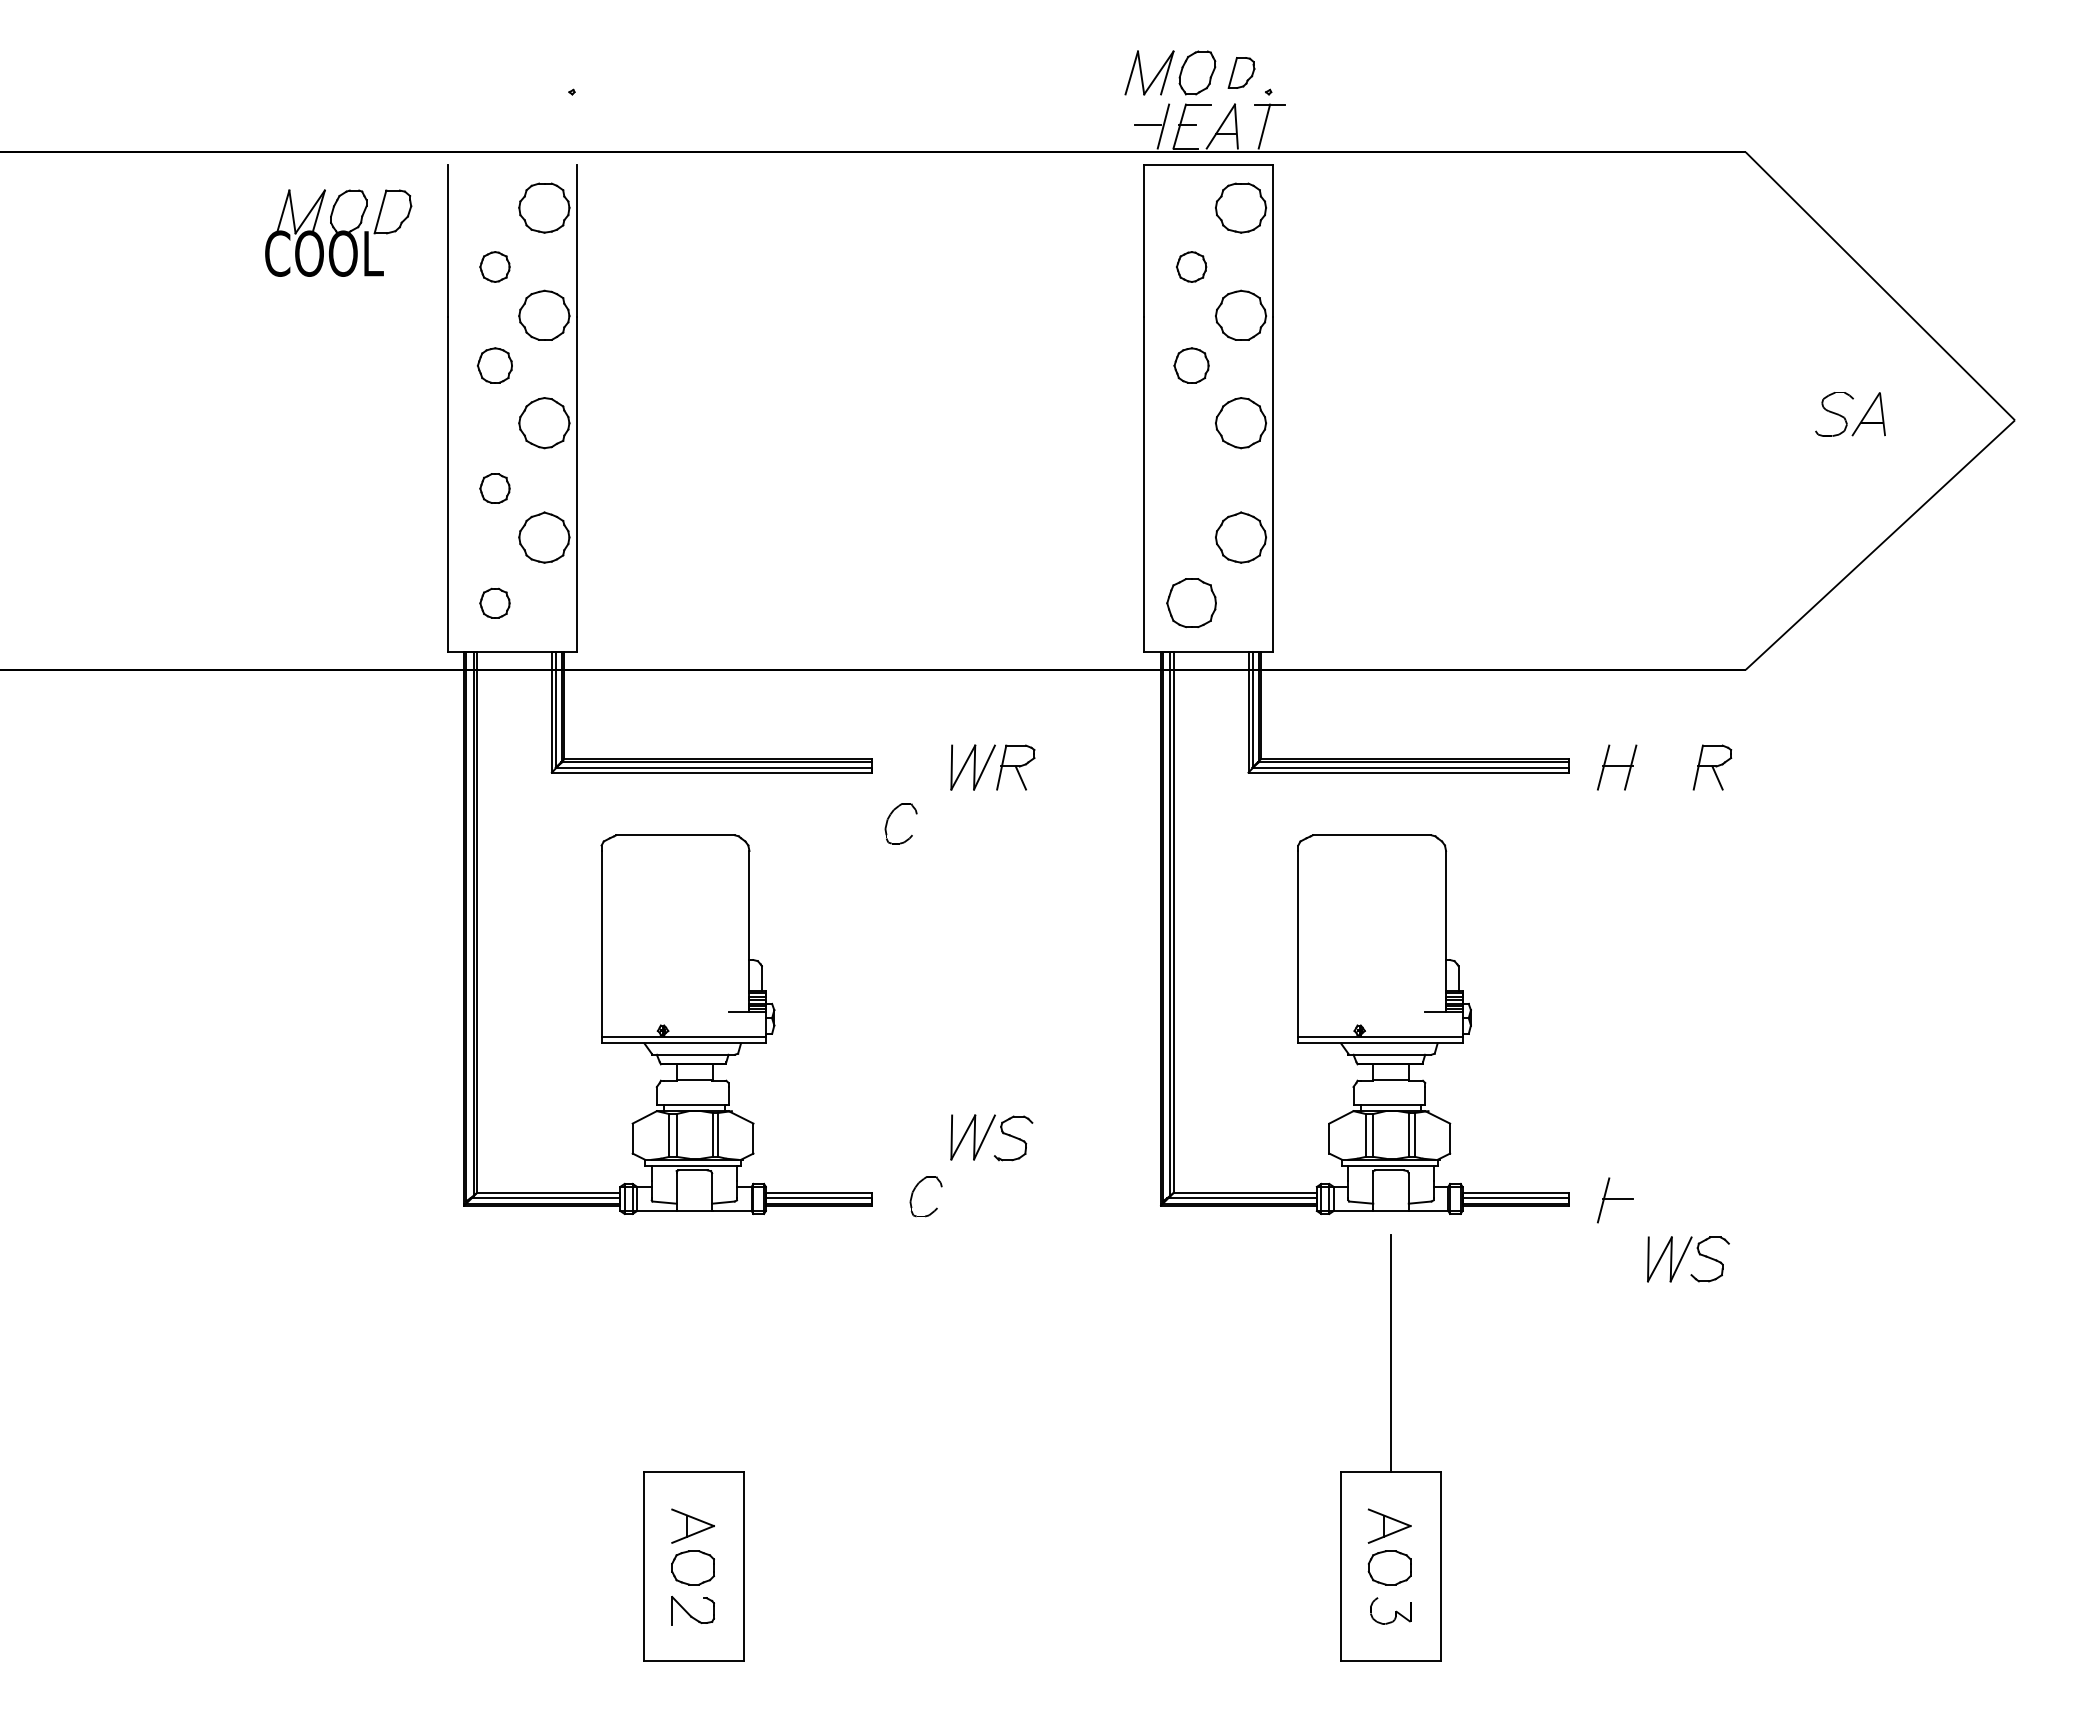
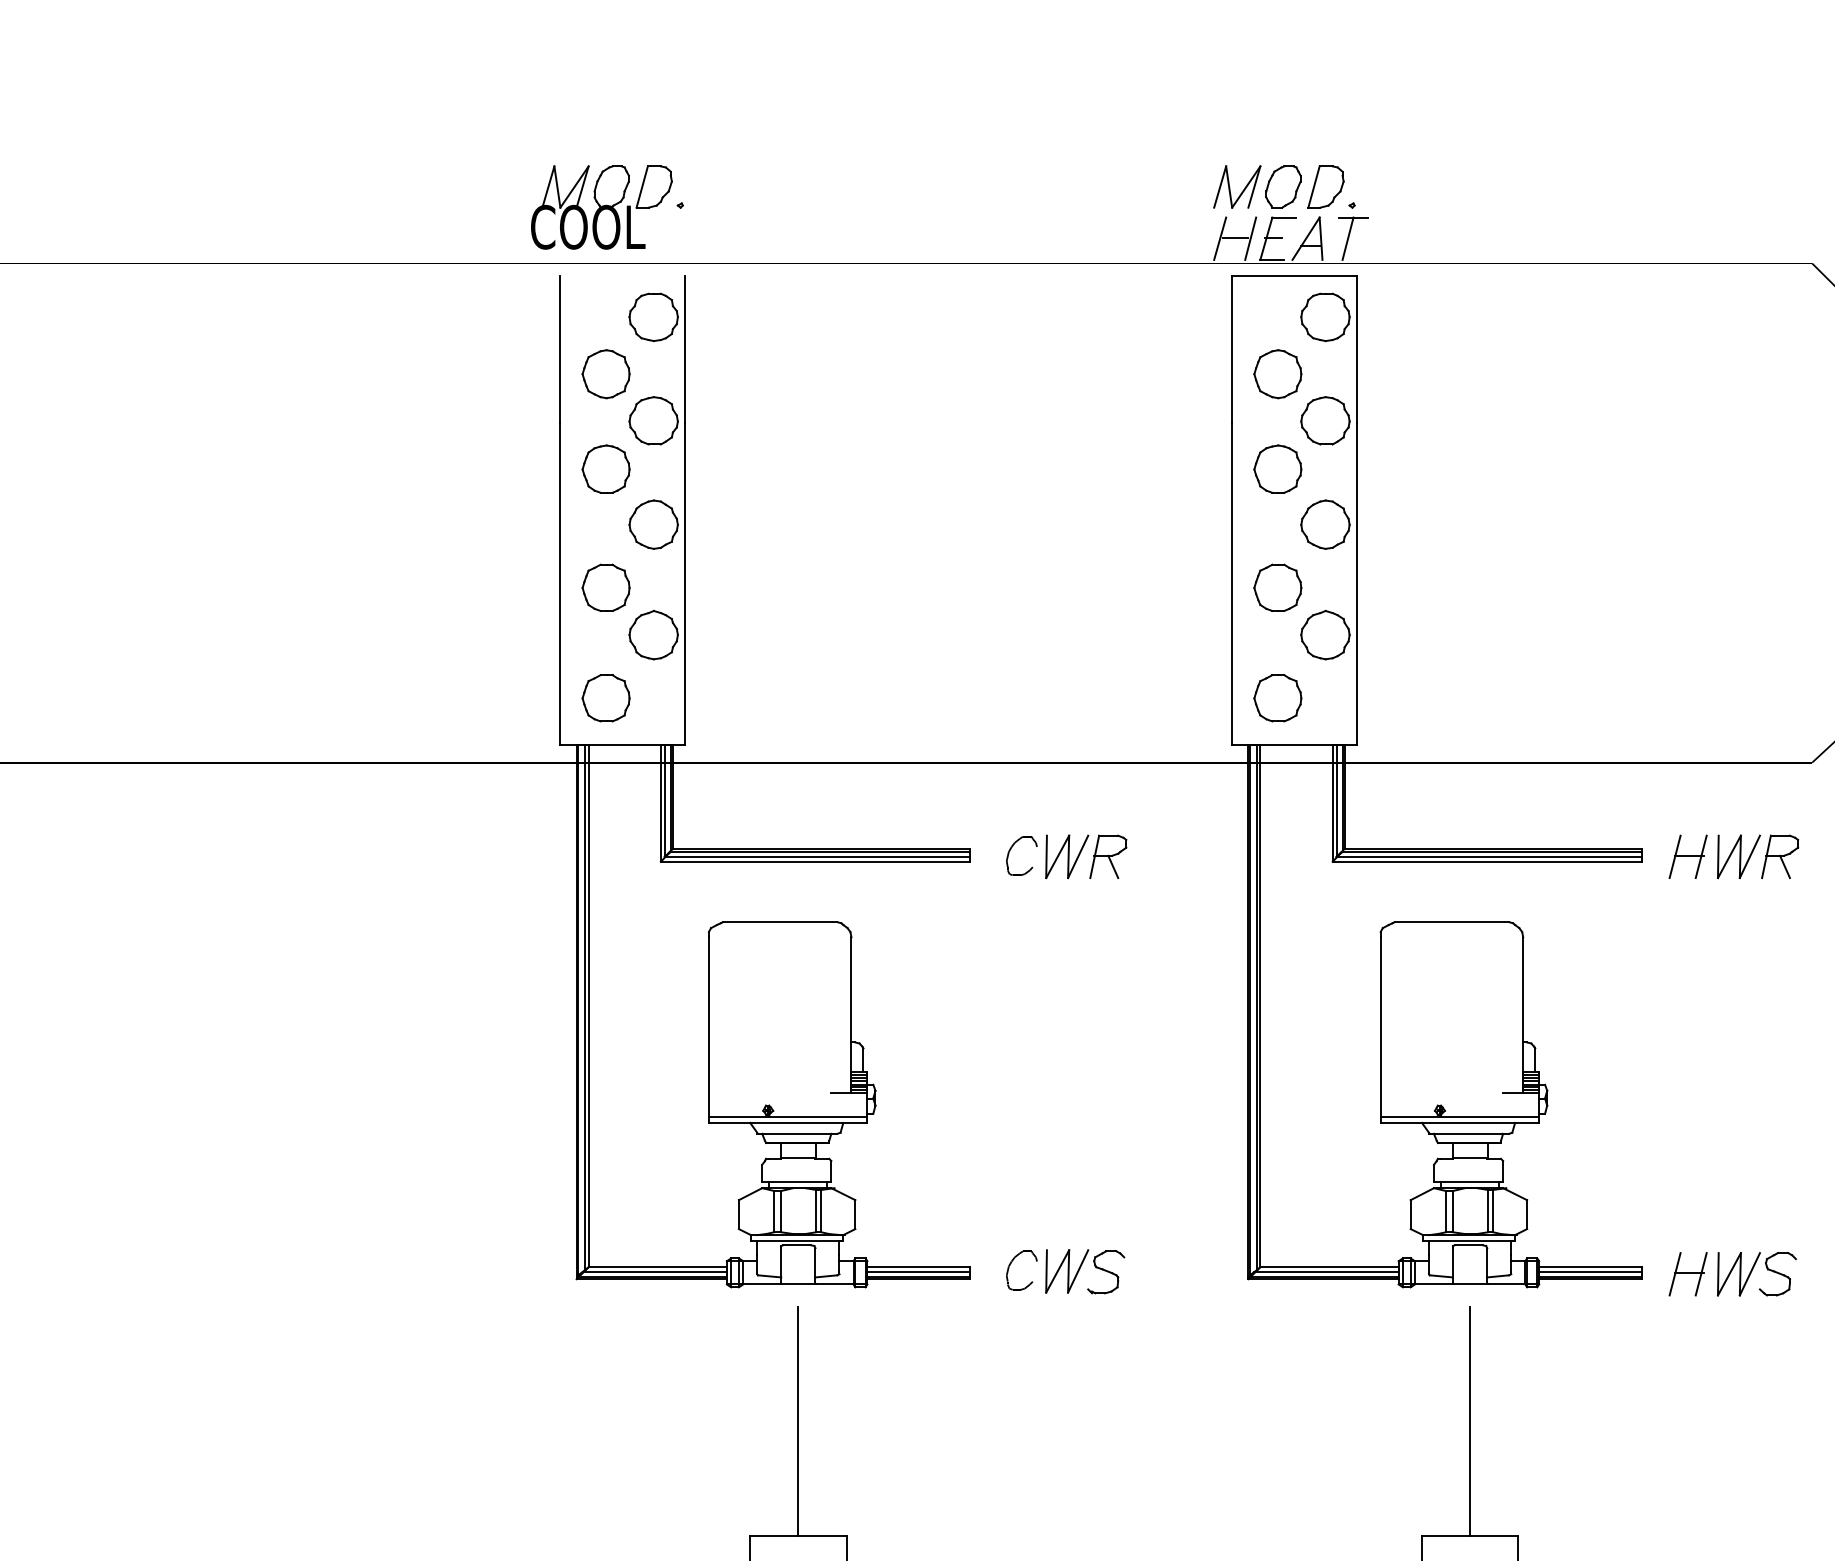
part: (1241, 72) -> (1325, 186), size x1.43
line: (1131, 126) -> (1219, 238), added
part: (338, 232) -> (601, 206), moved
part: (494, 266) -> (605, 373), size x1.67
part: (1191, 266) -> (1277, 373), size x1.67
part: (494, 365) -> (605, 469), size x1.43
part: (1191, 365) -> (1277, 469), size x1.43
part: (494, 488) -> (605, 587), size x1.67
part: (1191, 488) -> (1277, 587), added
part: (494, 603) -> (605, 698), size x1.67
part: (1669, 767) -> (1738, 856), added
part: (889, 818) -> (1010, 851), moved
part: (991, 1137) -> (1084, 1271), moved
line: (1630, 1200) -> (1701, 1274), added
part: (1688, 1259) -> (1757, 1274), moved
line: (694, 1352) -> (798, 1420), added

